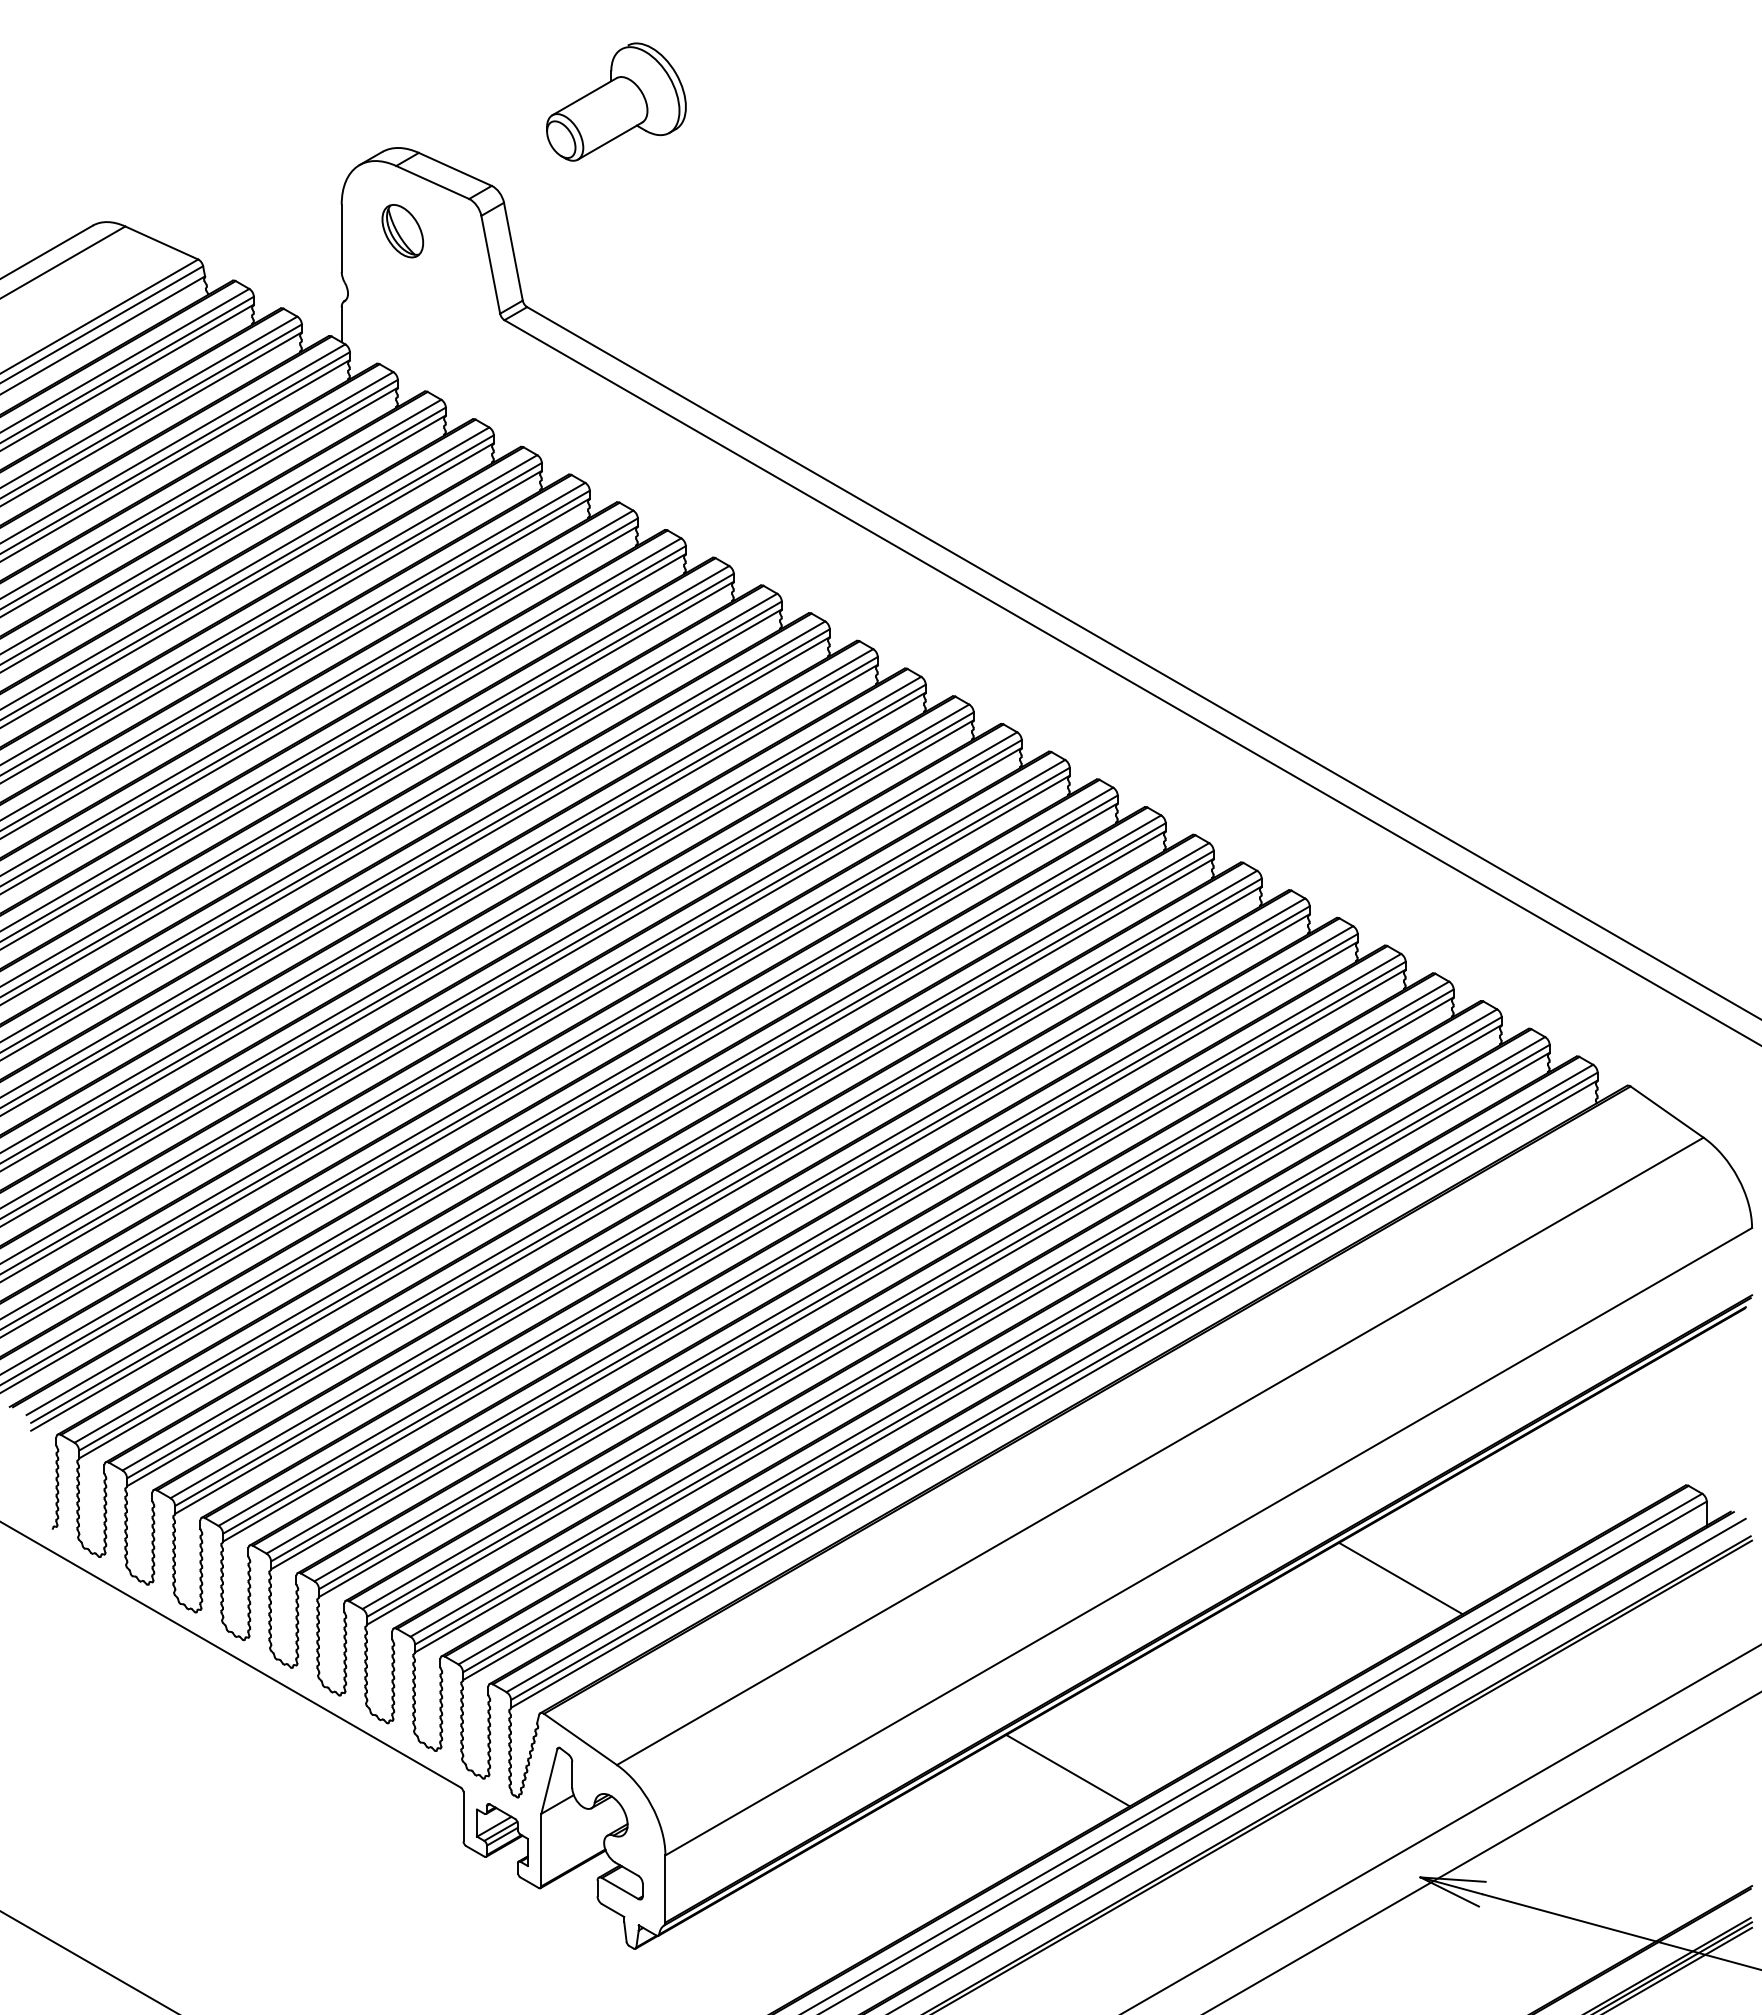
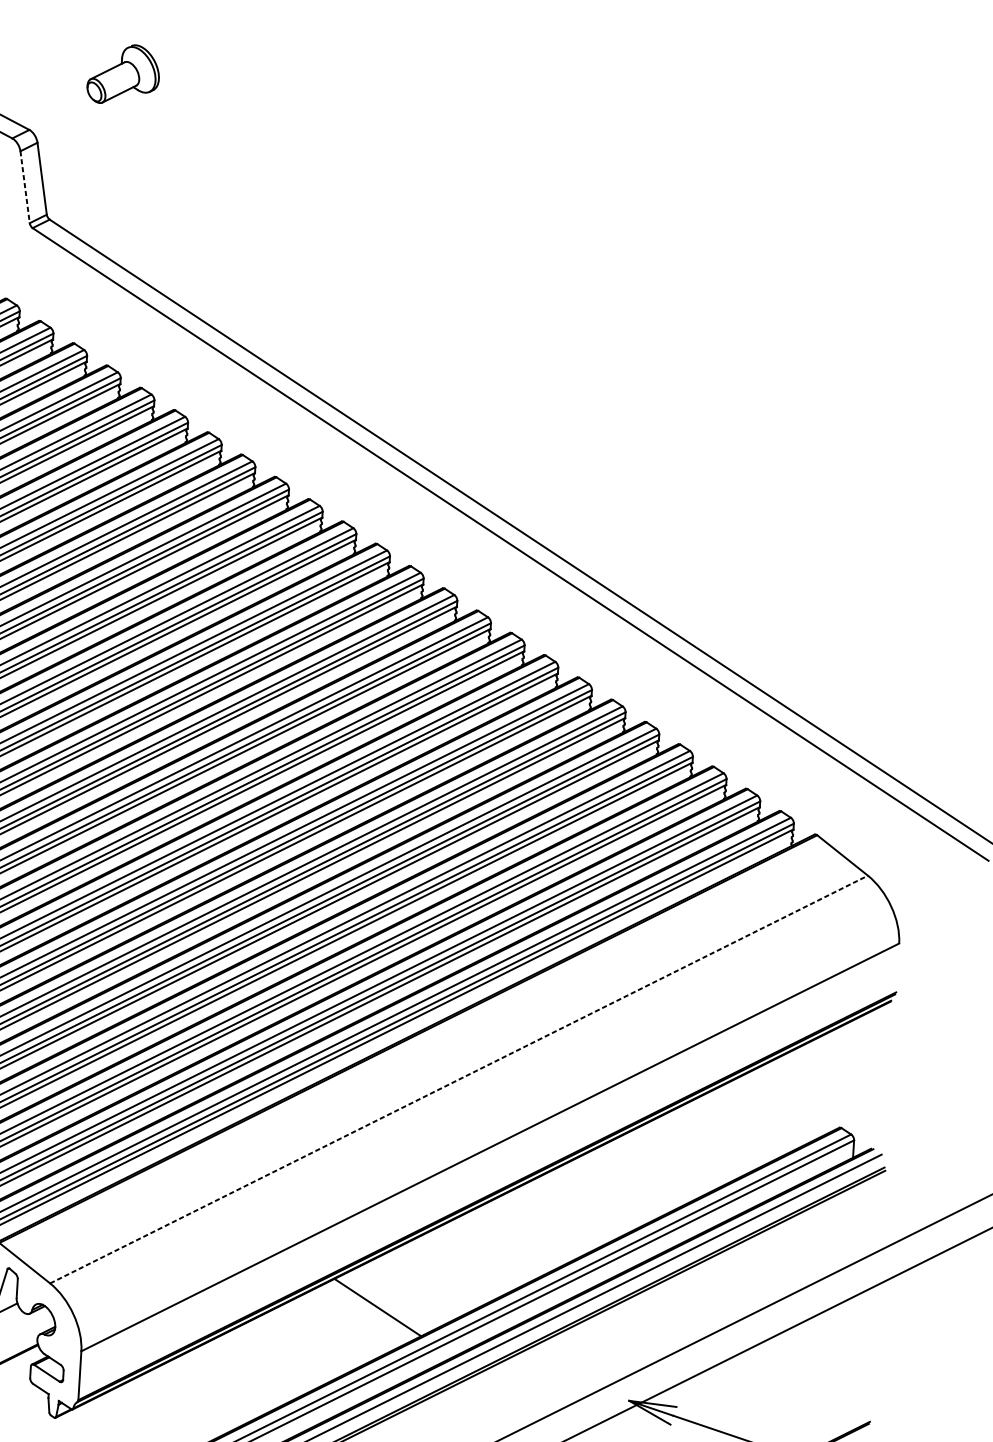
part: (616, 101) -> (123, 74), size x0.7
line: (490, 264) -> (24, 187), solid -> dashed
line: (1160, 1451) -> (459, 1079), solid -> dashed
line: (1400, 1578) -> (628, 1182), removed

